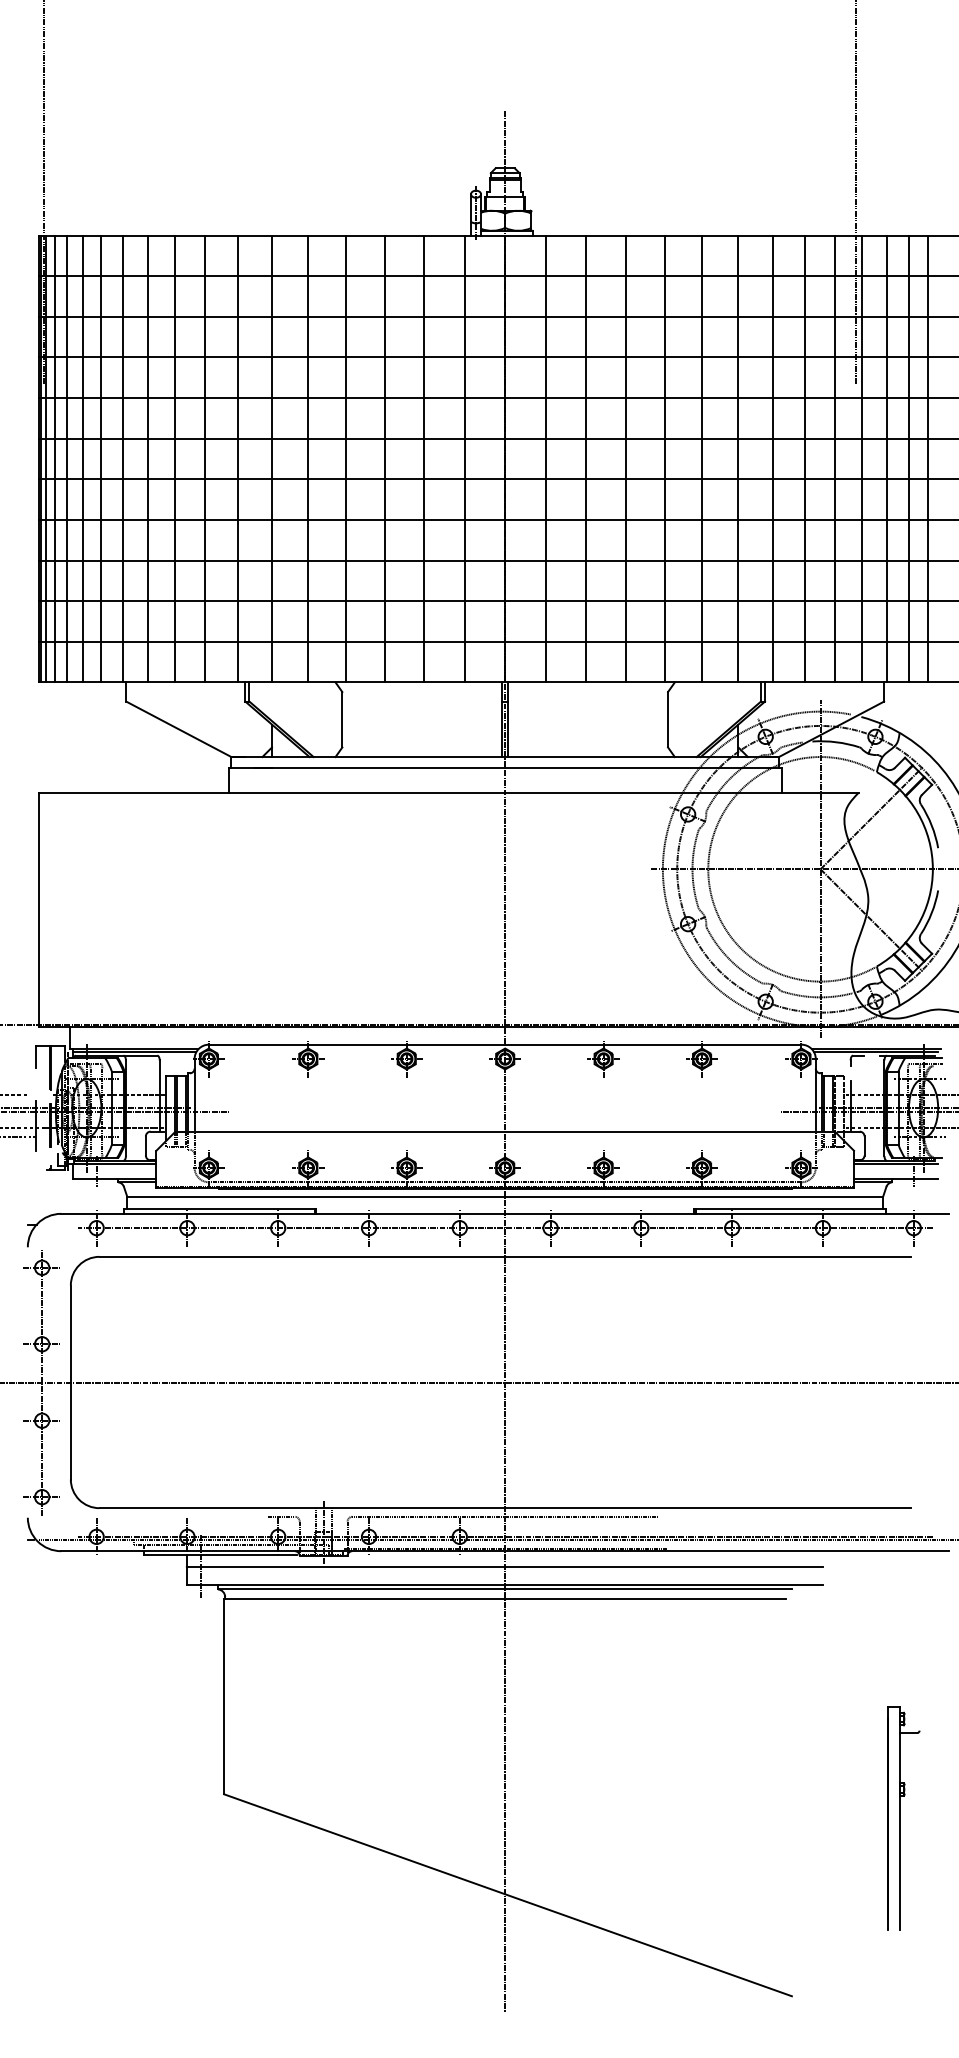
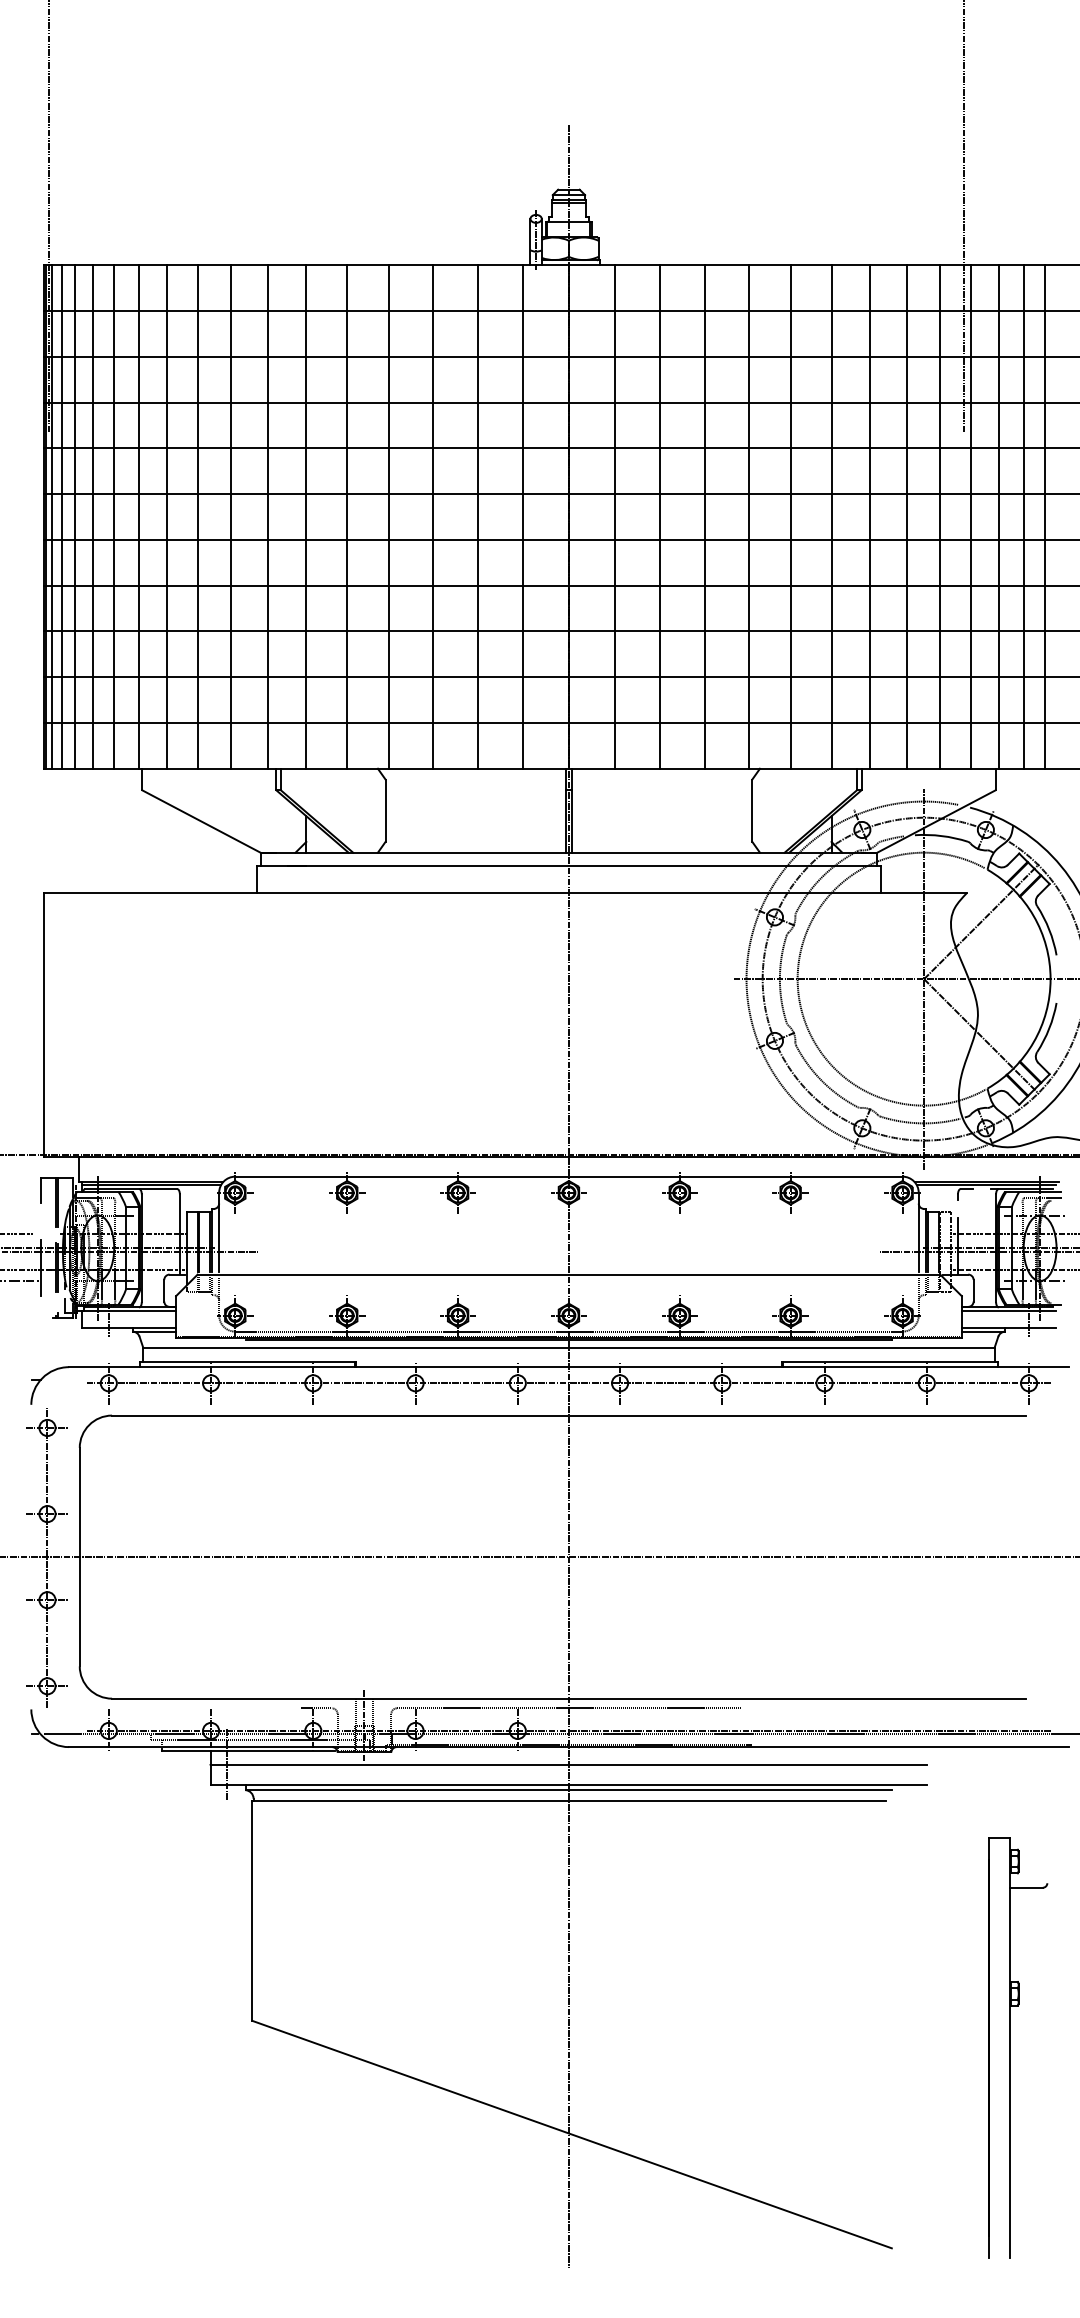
part: (903, 1818) -> (1017, 2048), size x1.67

